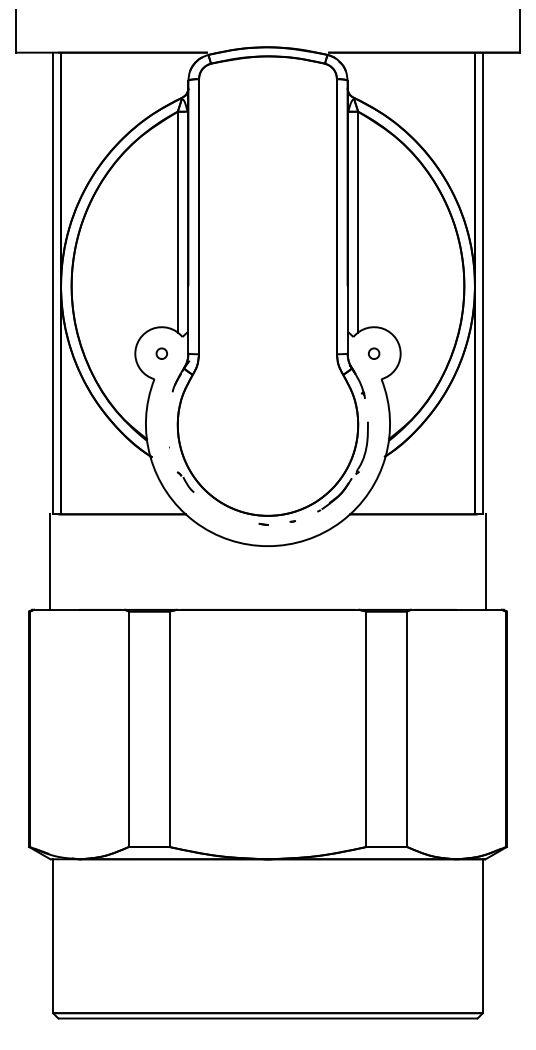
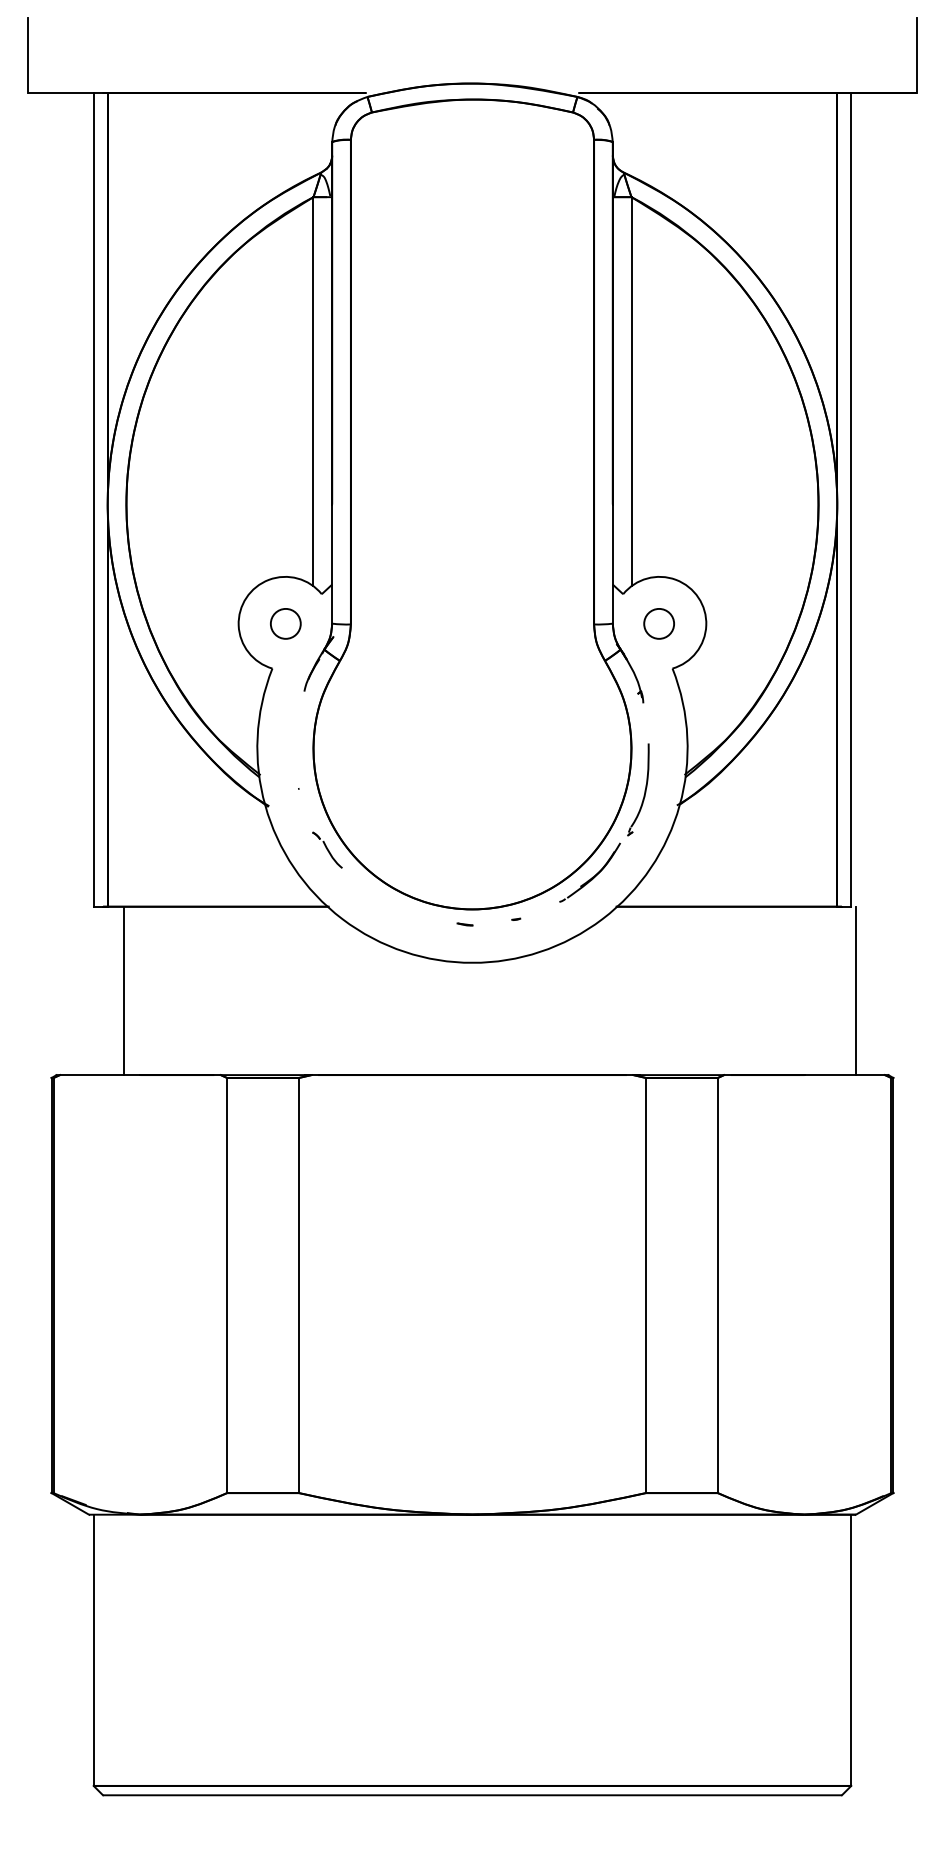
circle: (161, 353) -> (284, 623), size x1.6
circle: (374, 353) -> (660, 623), size x1.6
line: (50, 561) -> (124, 989), moved

